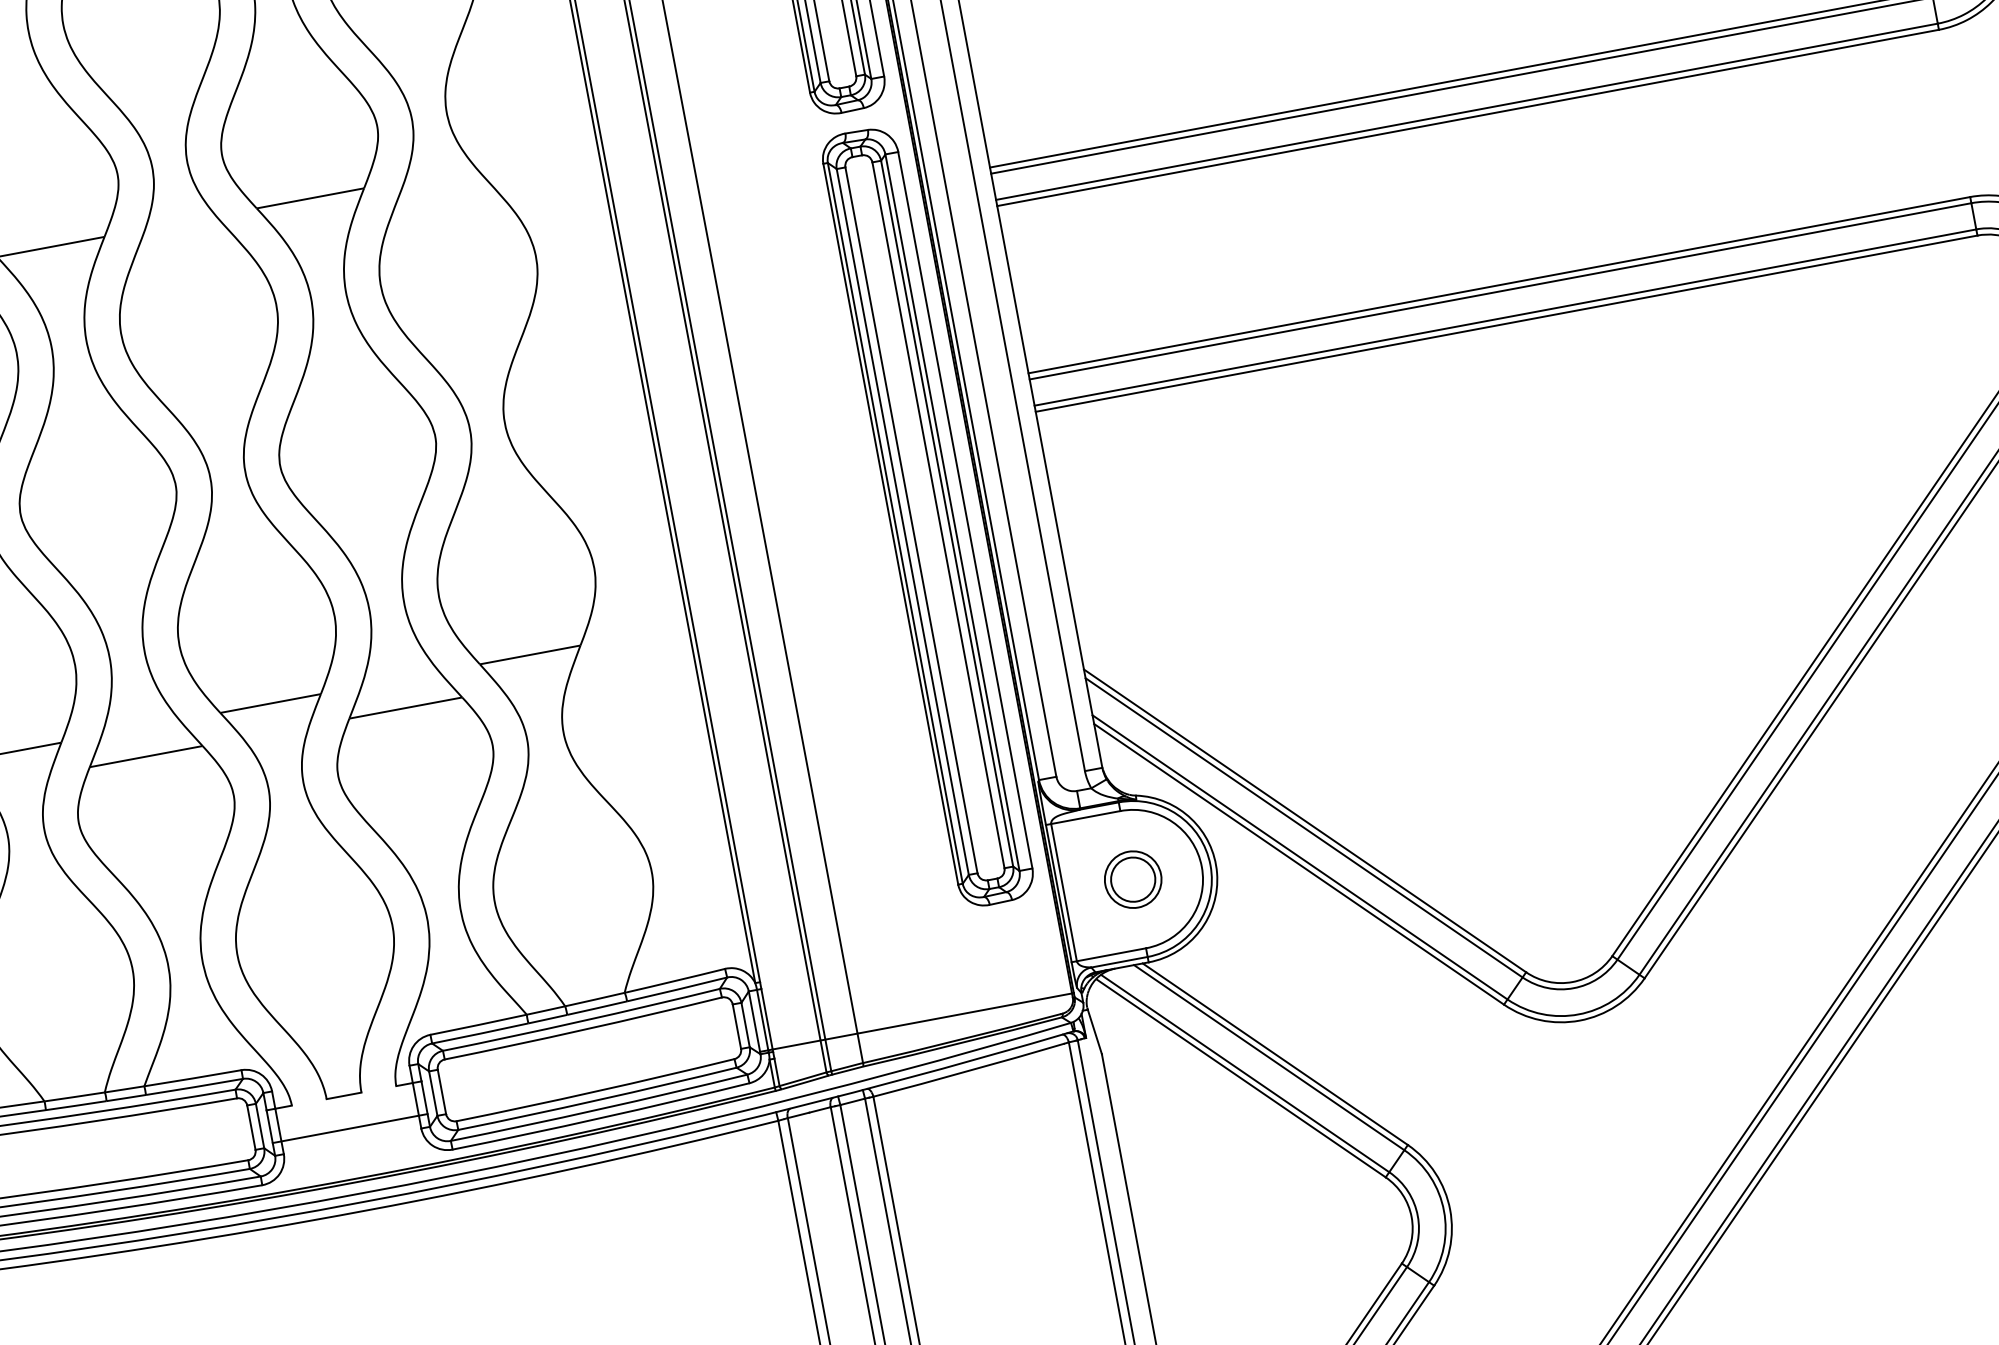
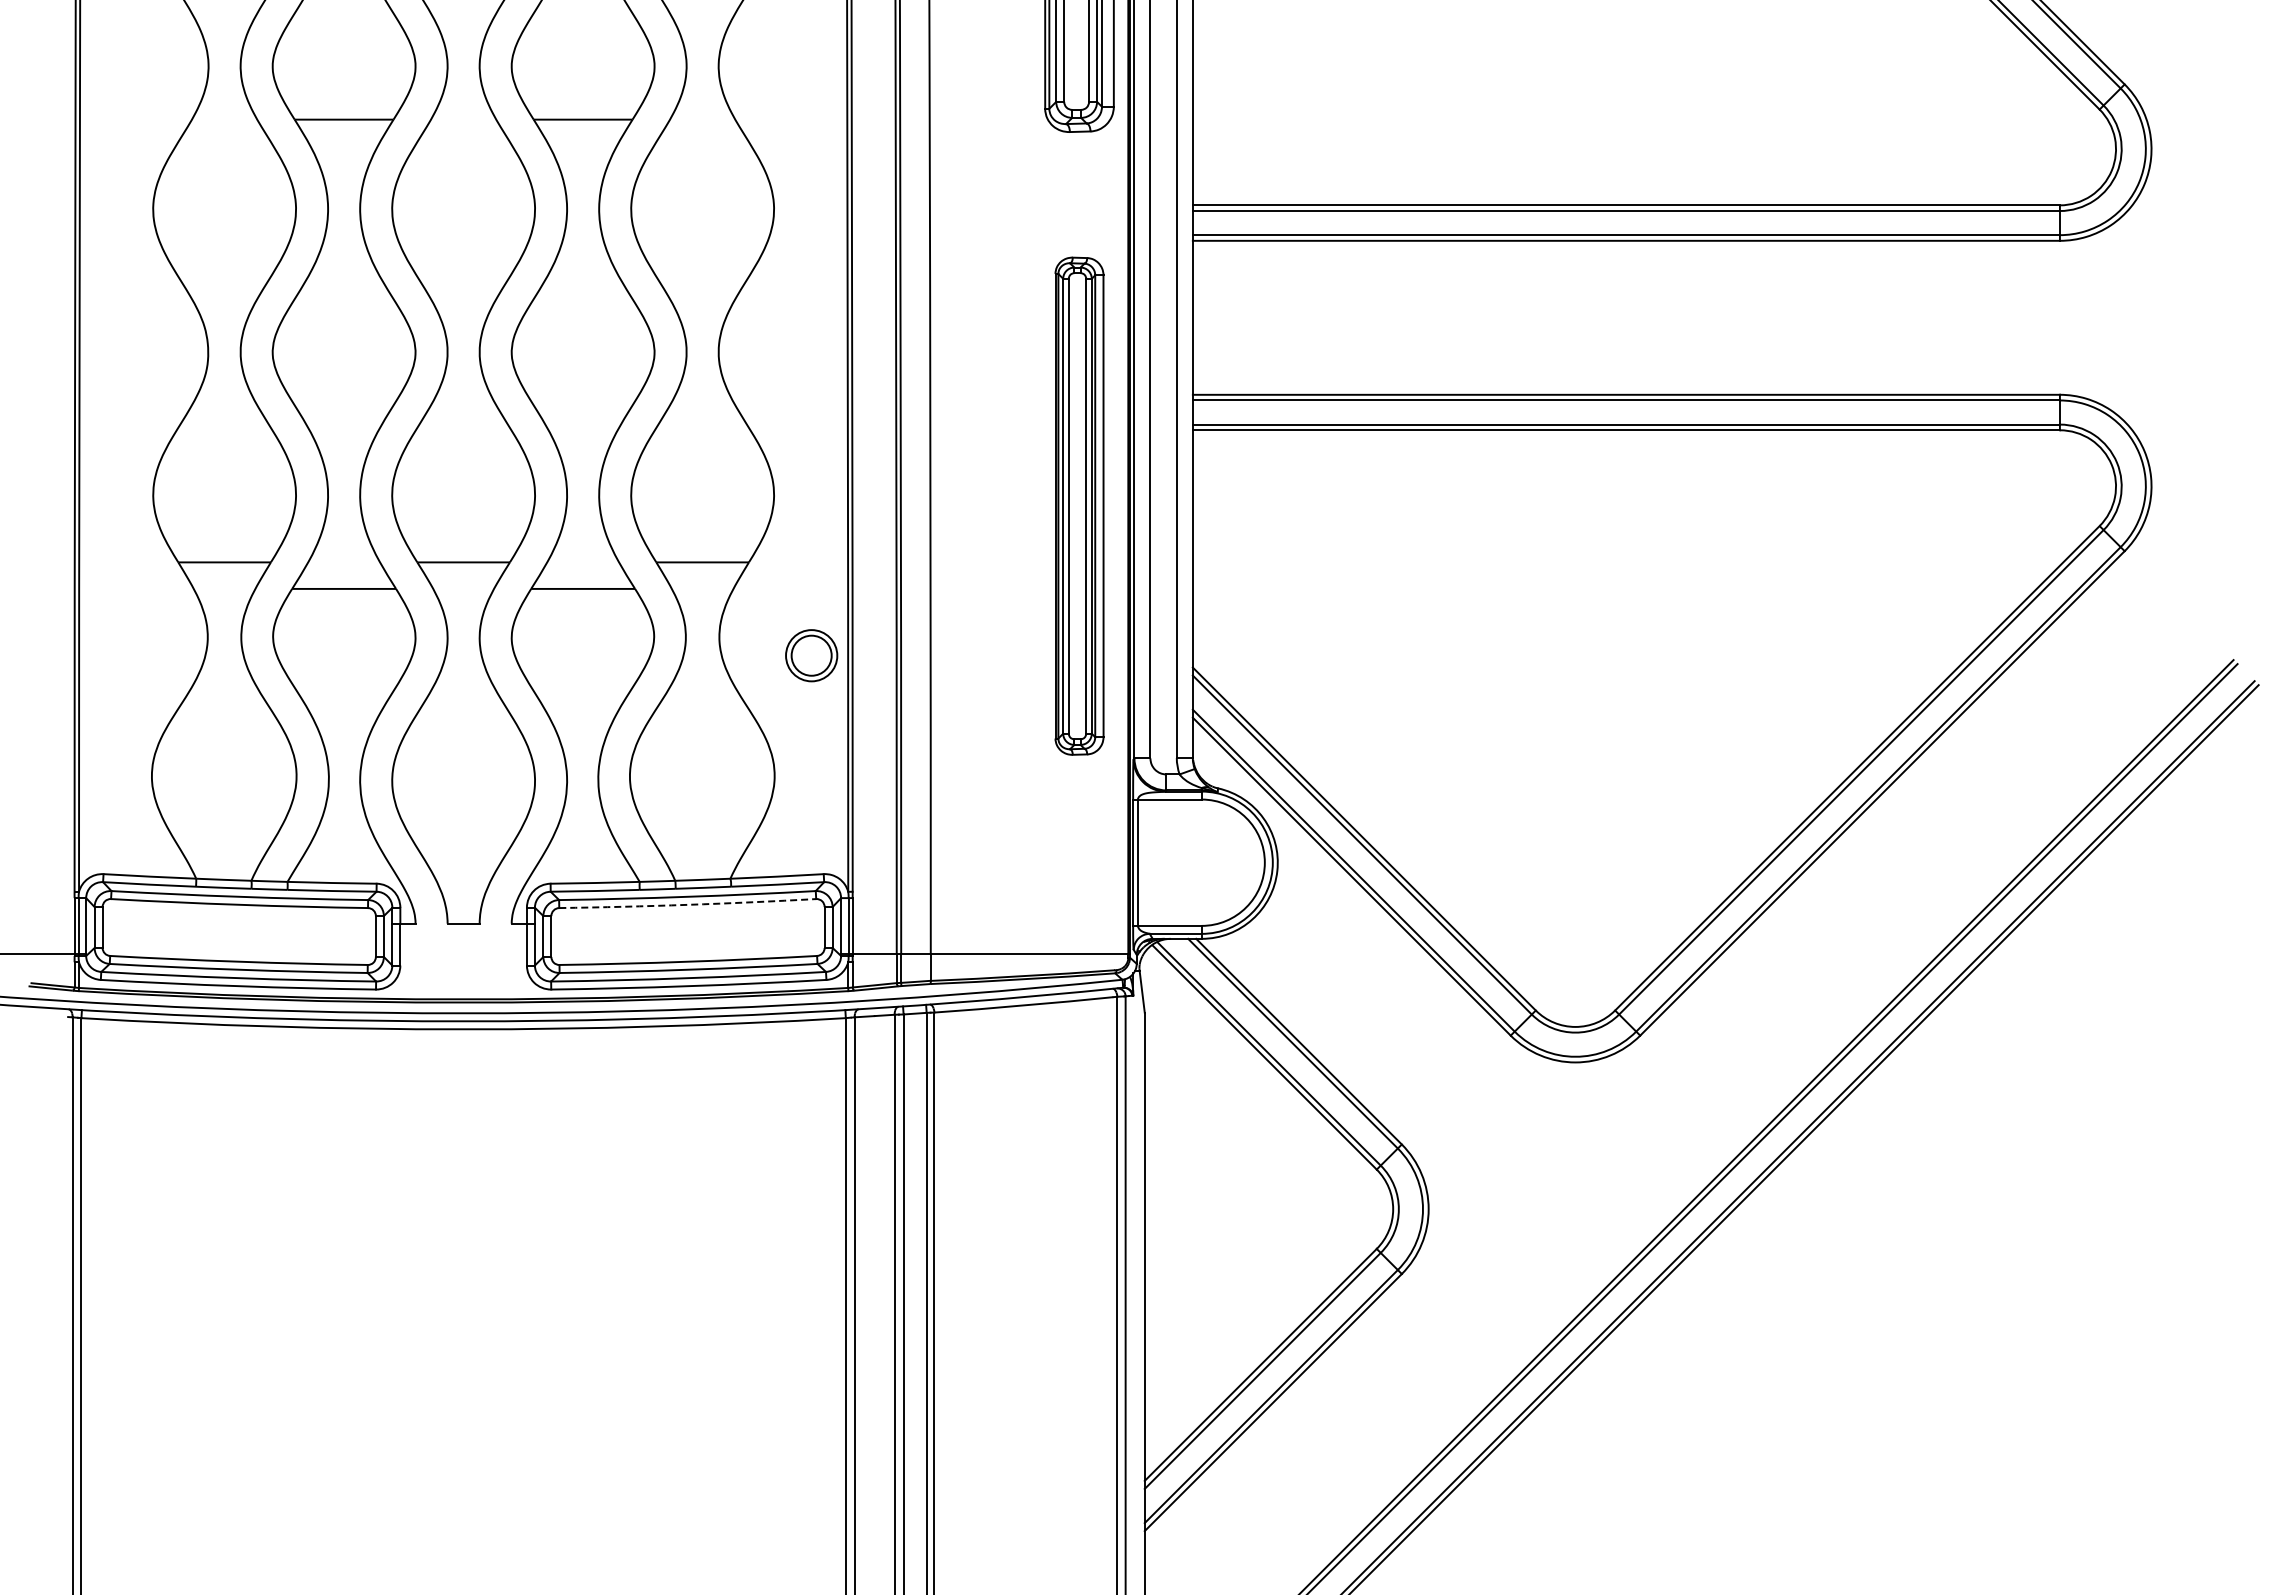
part: (928, 517) -> (1079, 506), size x0.7
part: (1132, 879) -> (811, 655), moved
arc: (583, 1029) -> (687, 904), solid -> dashed
line: (349, 1128) -> (463, 953), removed

